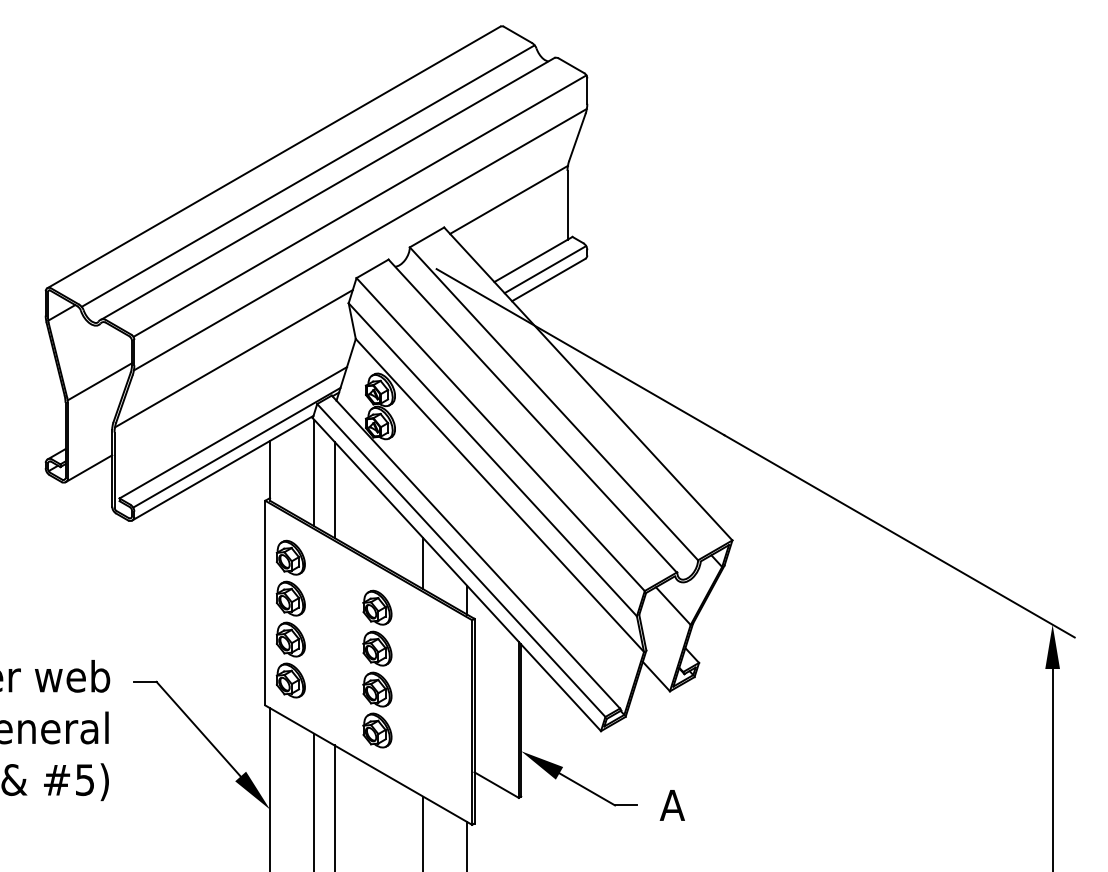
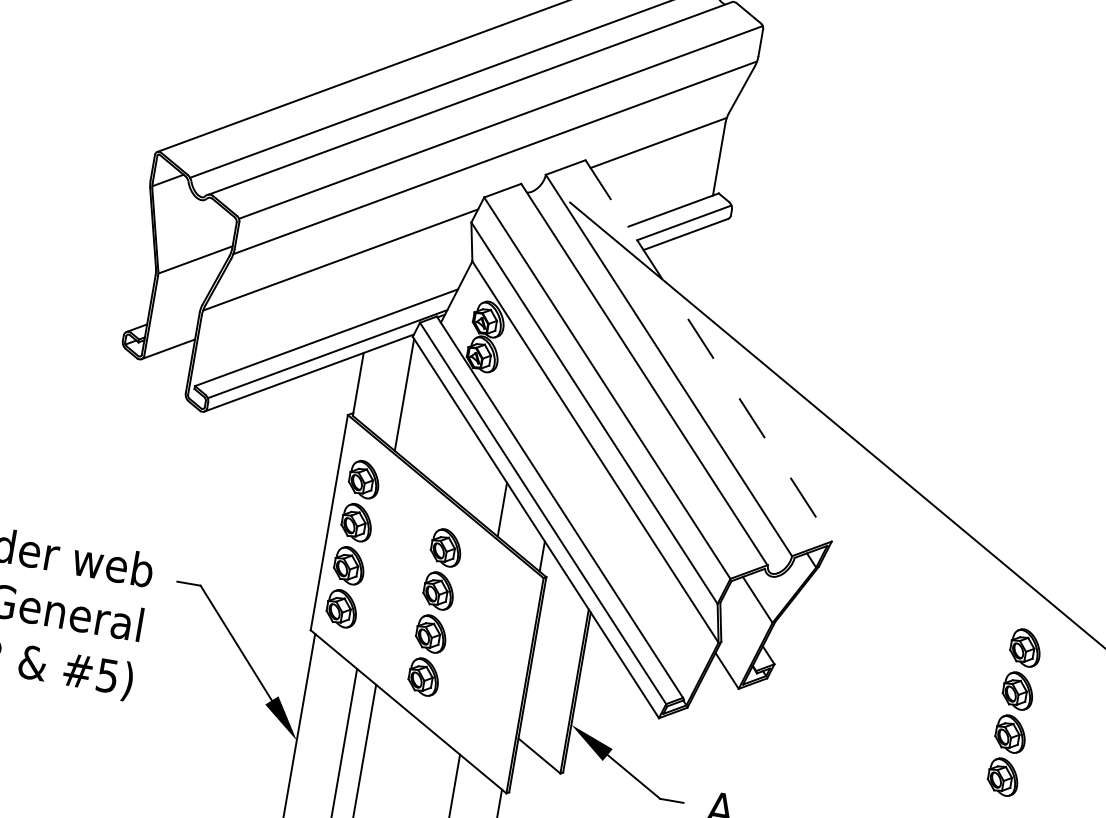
line: (588, 383) -> (708, 350), solid -> dashed
line: (334, 489) -> (422, 415), removed
part: (928, 668) -> (1014, 711), added

